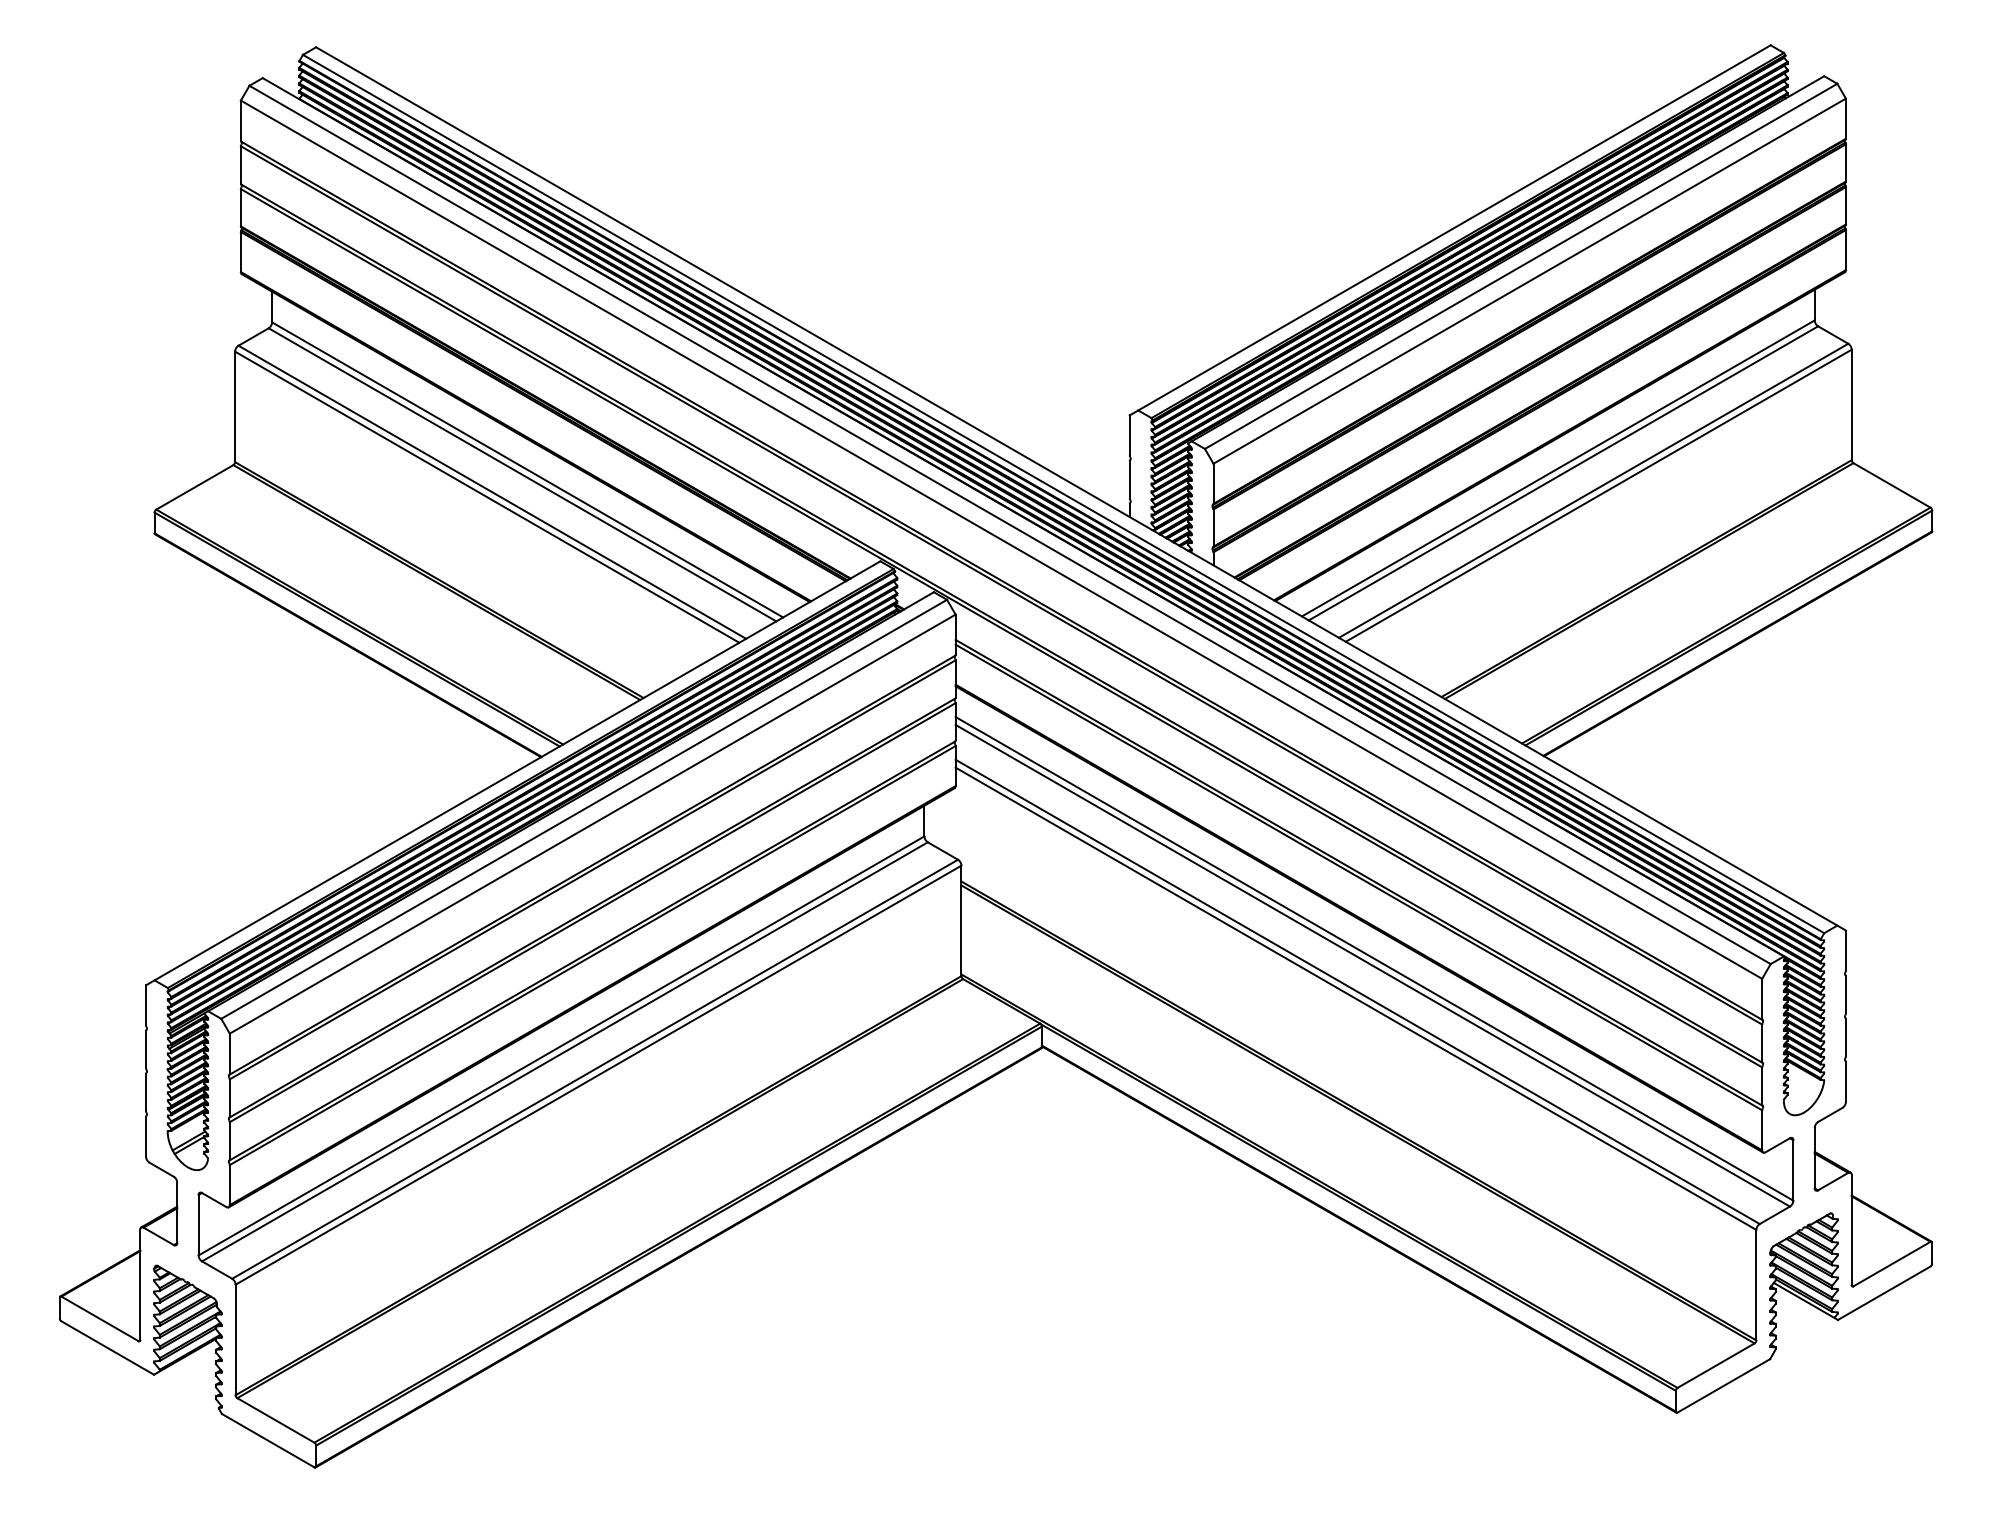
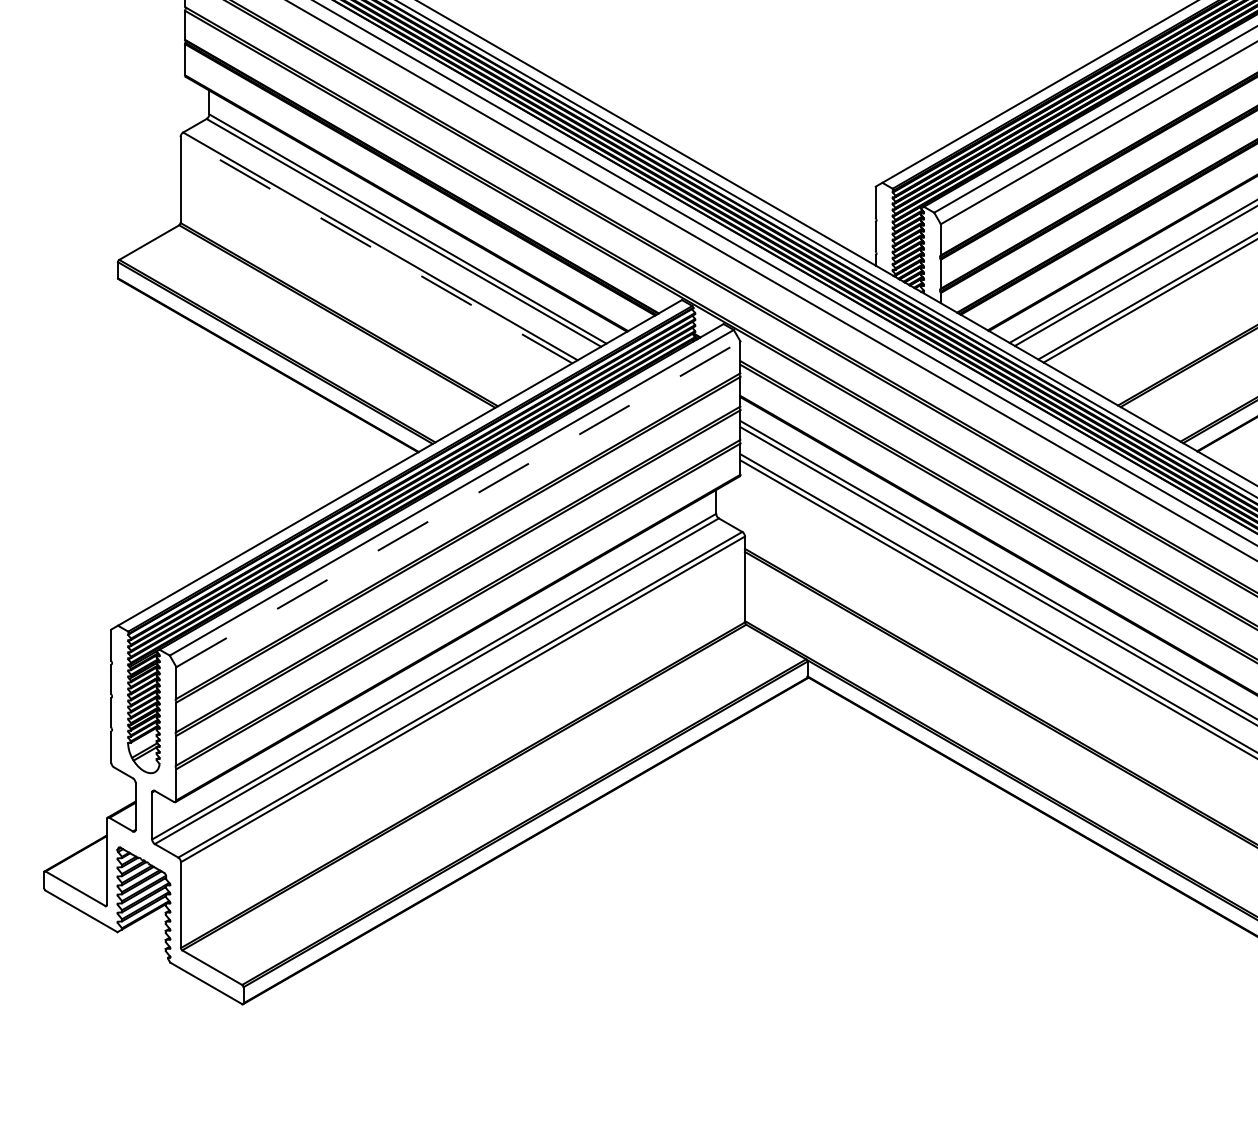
line: (486, 496) -> (375, 249), solid -> dashed
line: (593, 823) -> (459, 503), solid -> dashed

